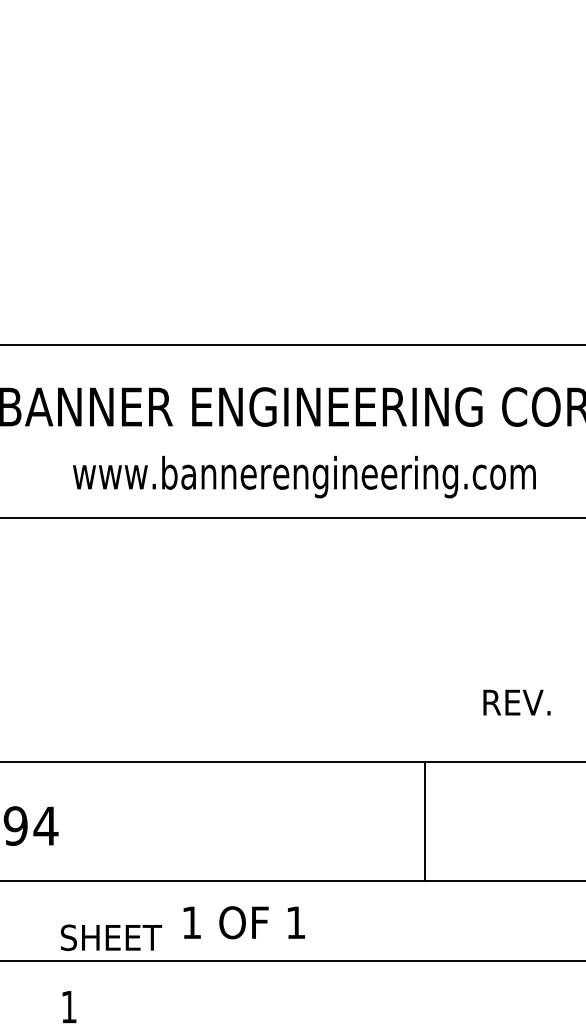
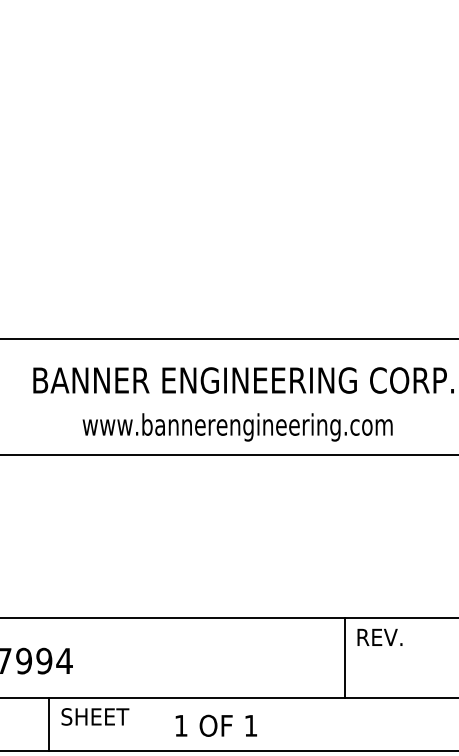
text: (516, 701) -> (379, 636), moved
line: (425, 820) -> (344, 657), moved
line: (23, 920) -> (49, 724), added
text: (242, 922) -> (215, 725), moved
text: (111, 937) -> (95, 716), moved

